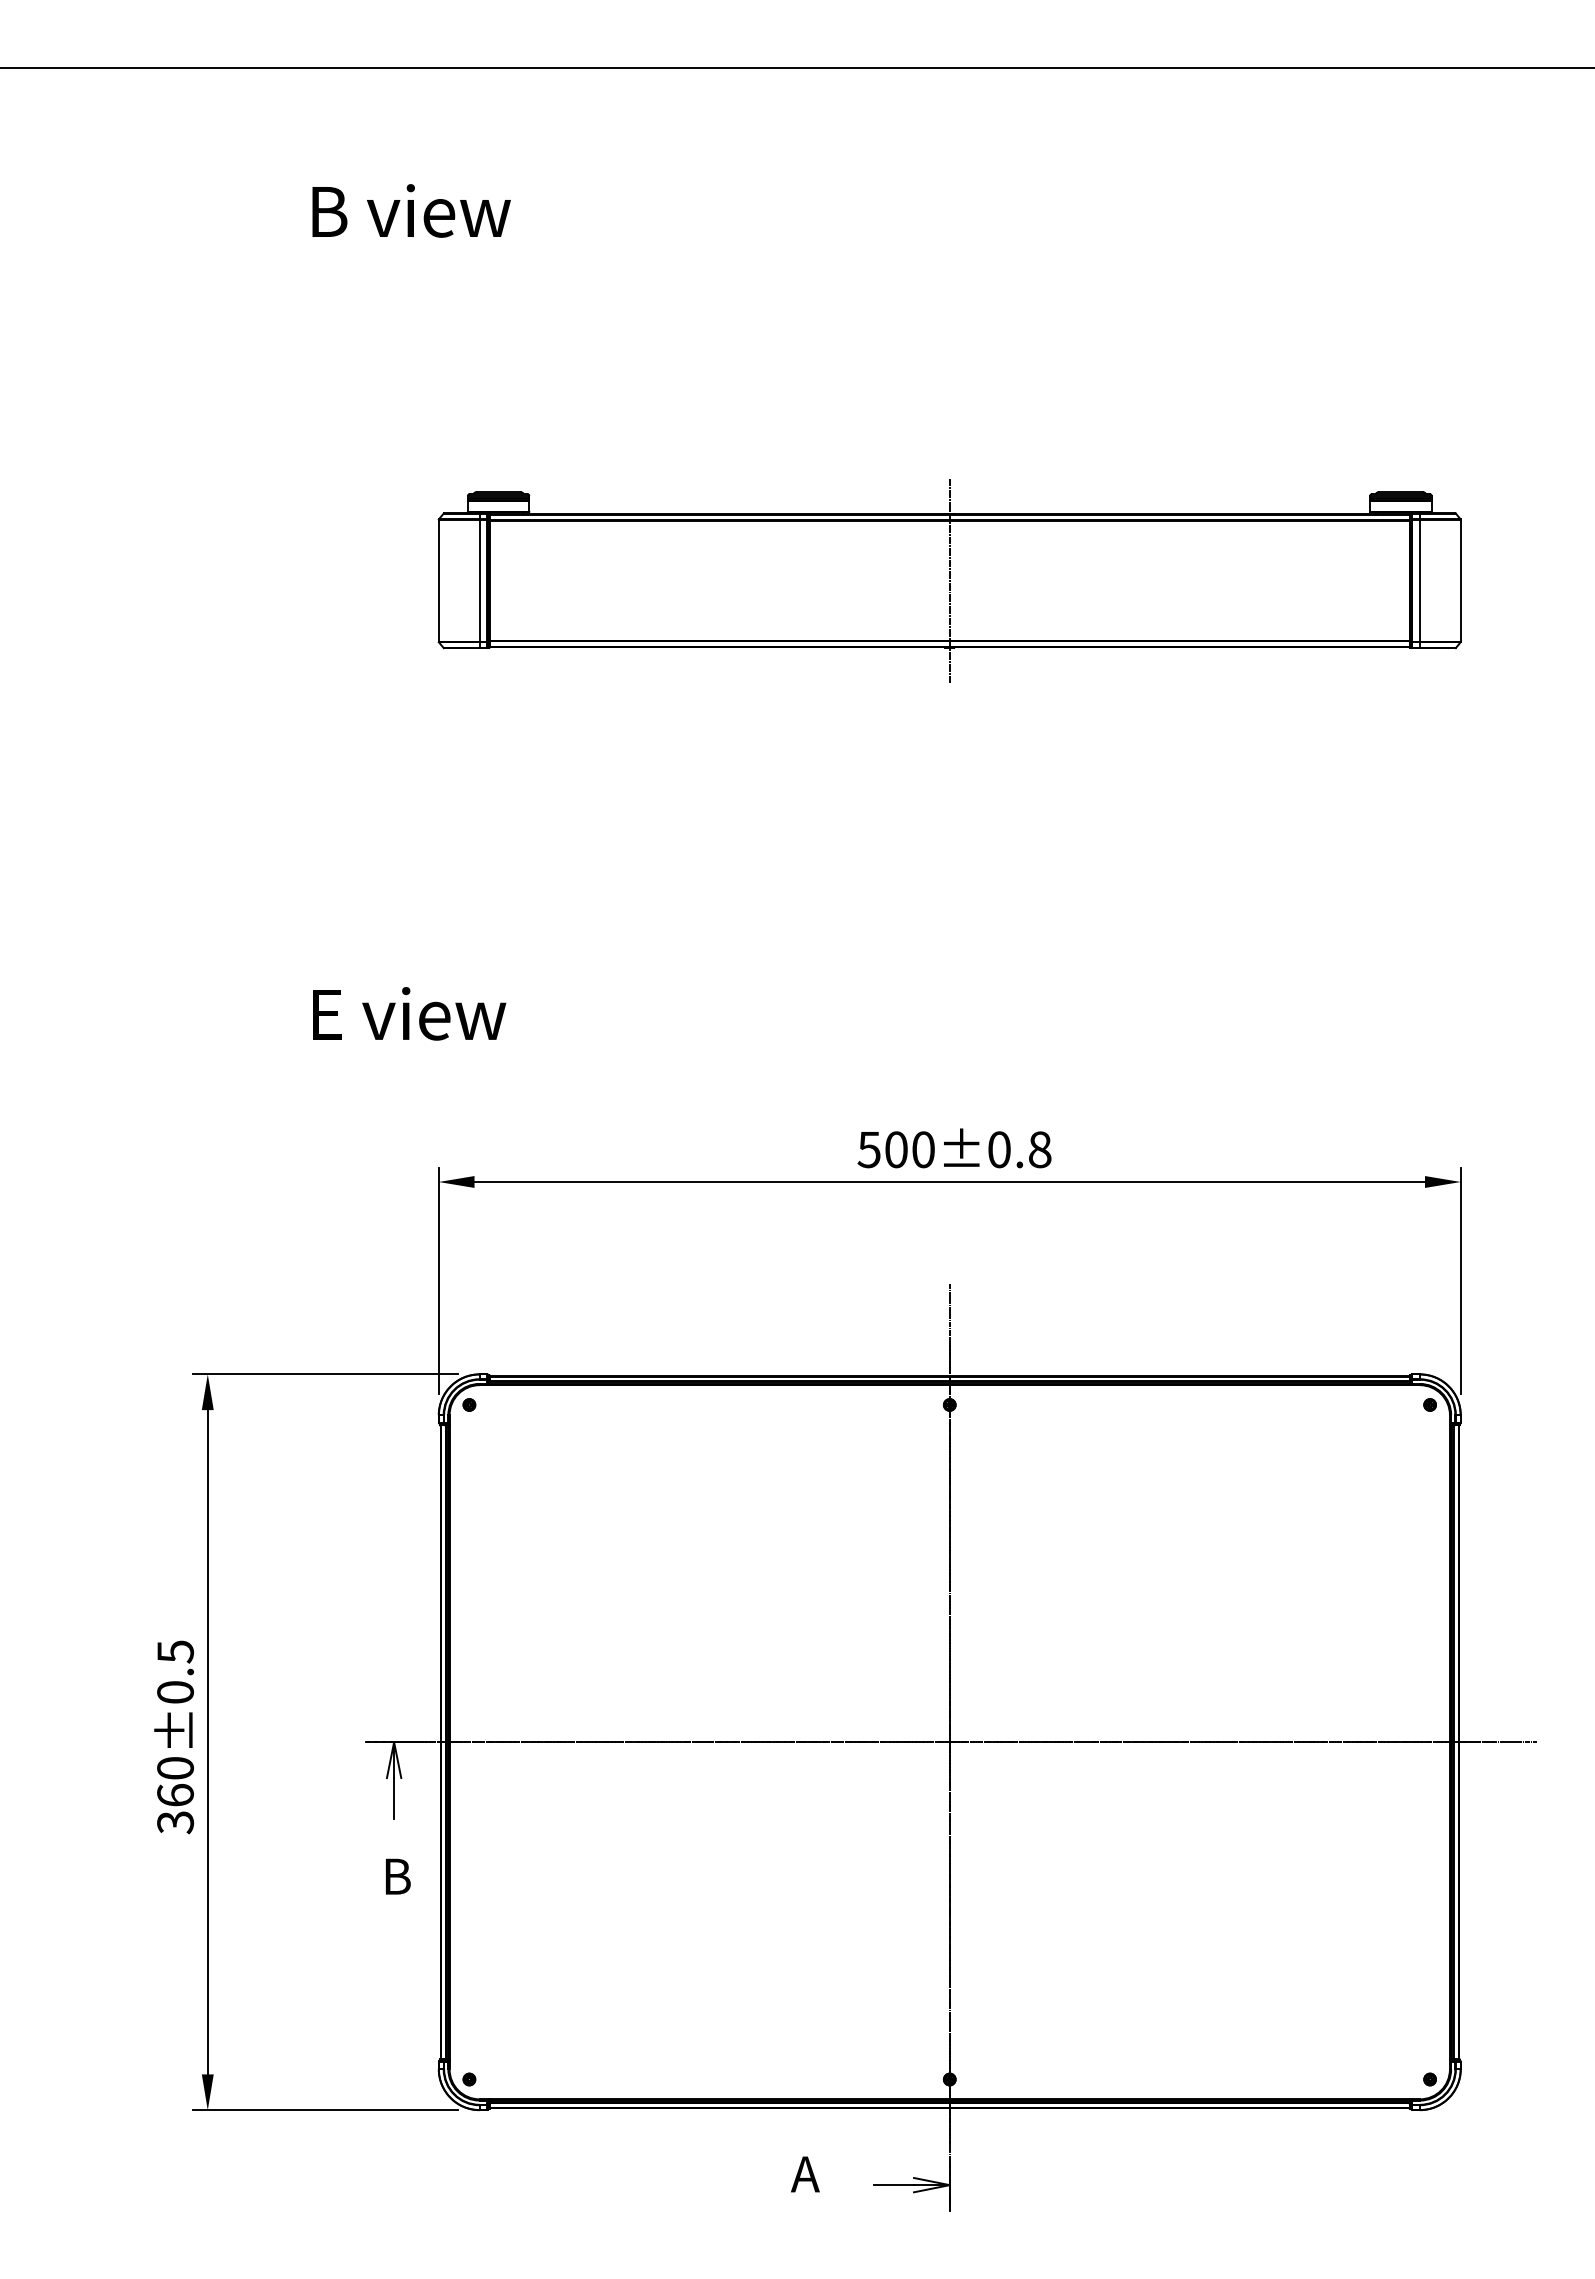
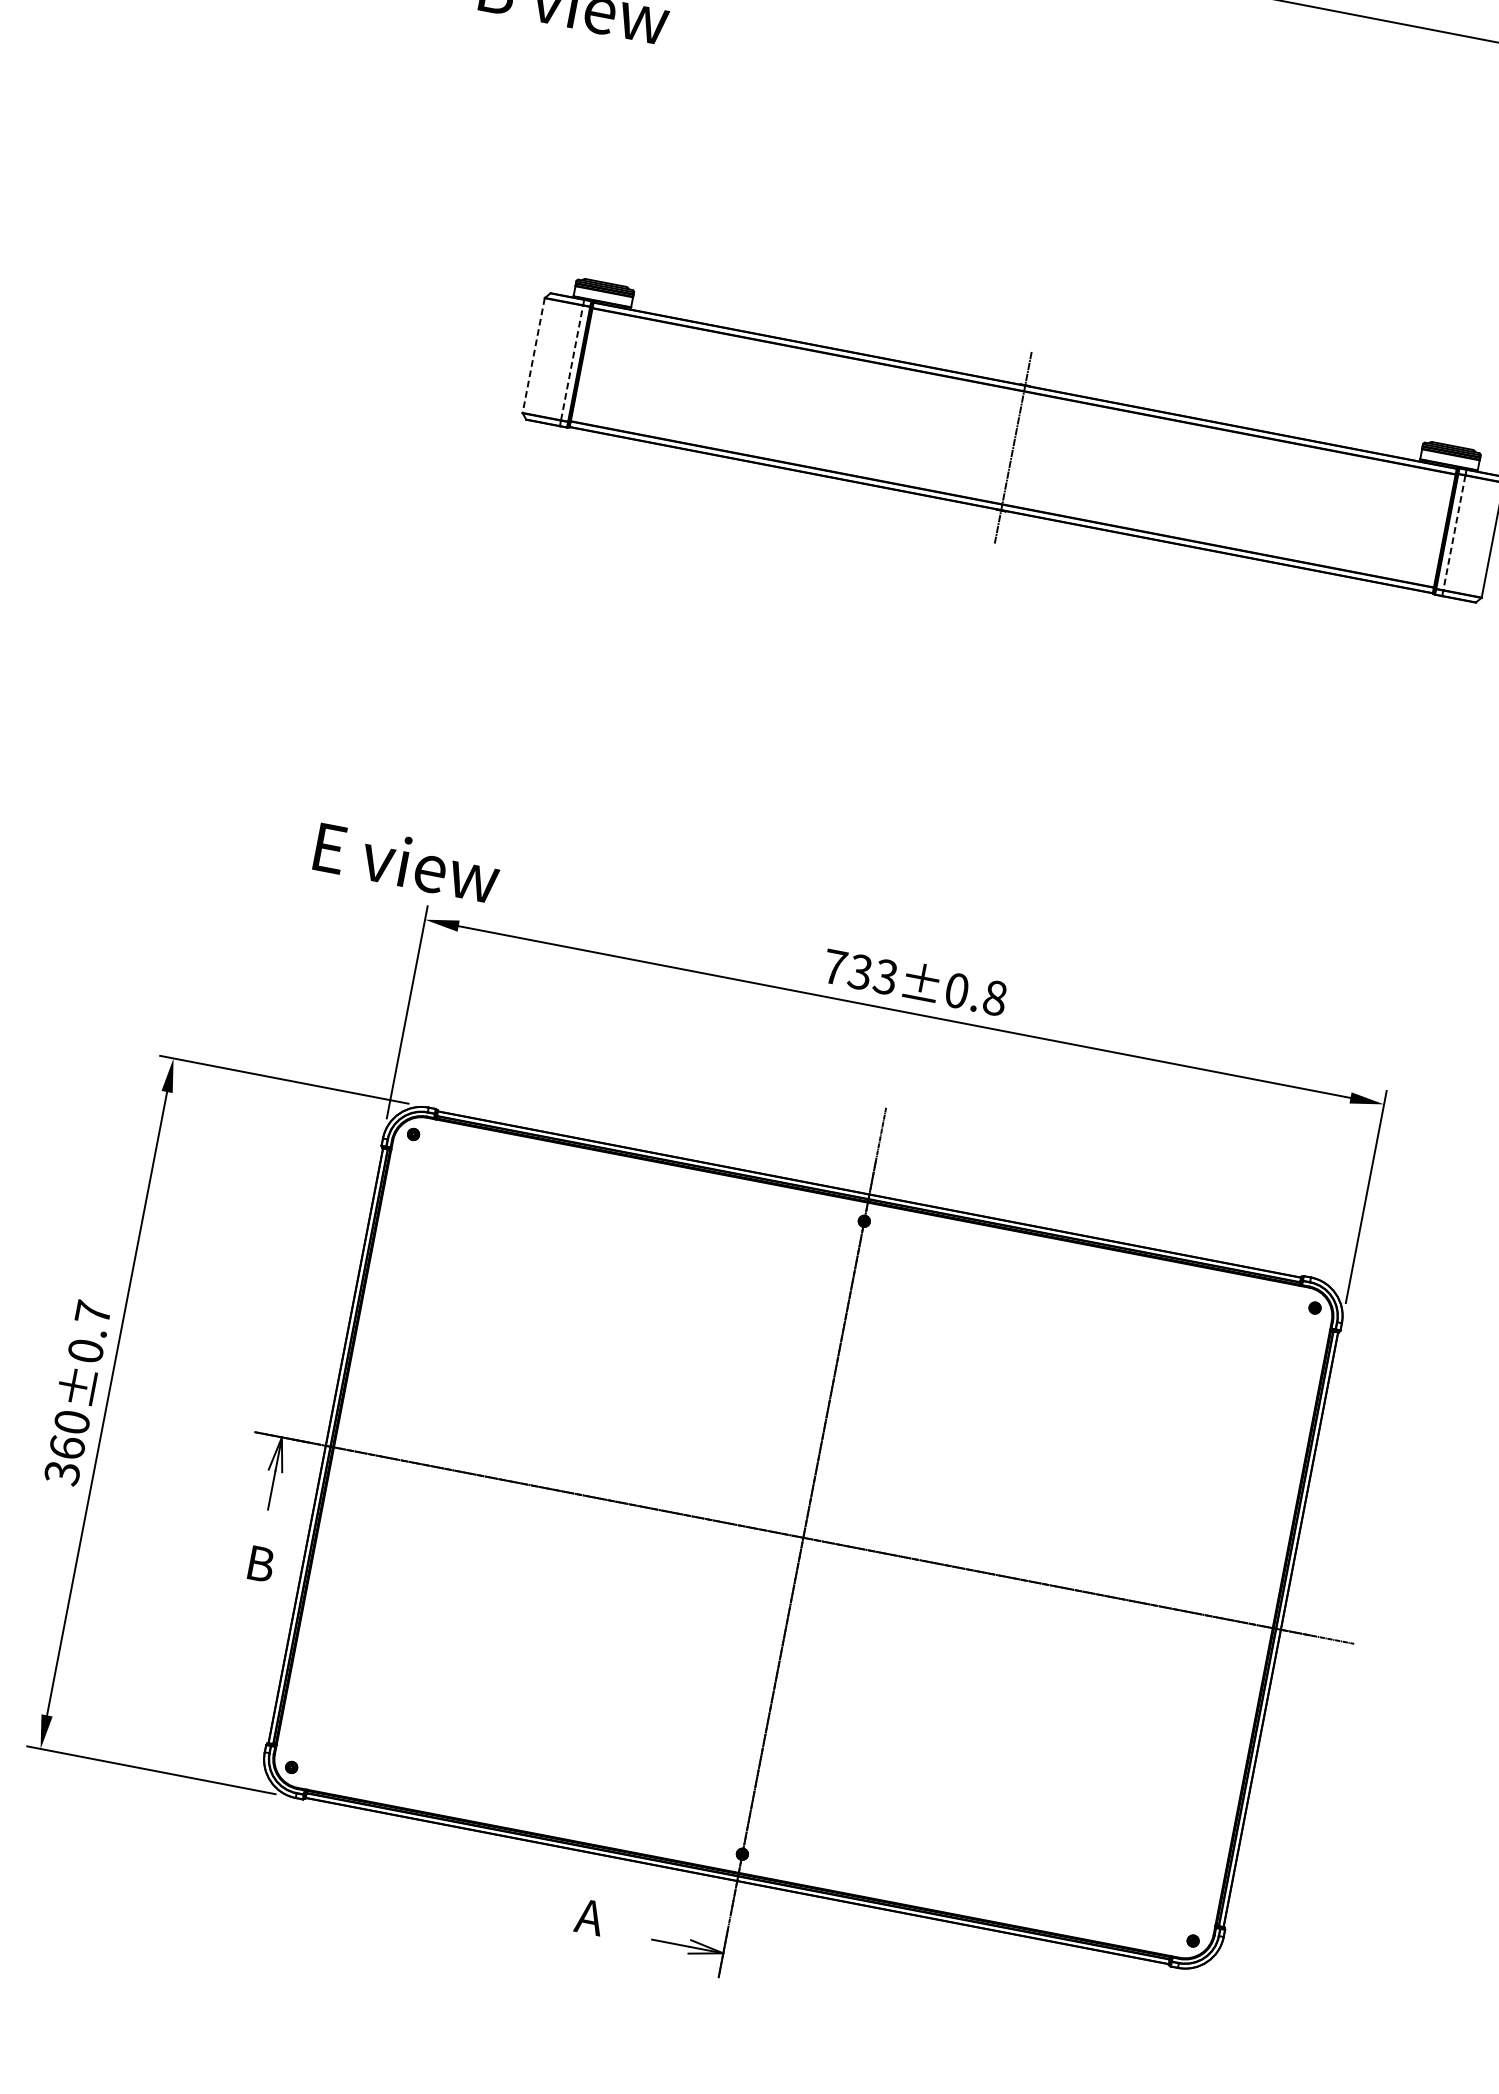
line: (479, 580) -> (572, 362), solid -> dashed
line: (438, 581) -> (533, 356), solid -> dashed
line: (1419, 581) -> (1453, 533), solid -> dashed
text: (409, 1013) -> (407, 862), moved
text: (895, 1149) -> (859, 971), 500±0.8 -> 733±0.8
text: (175, 1651) -> (93, 1312), 360±0.5 -> 360±0.7

